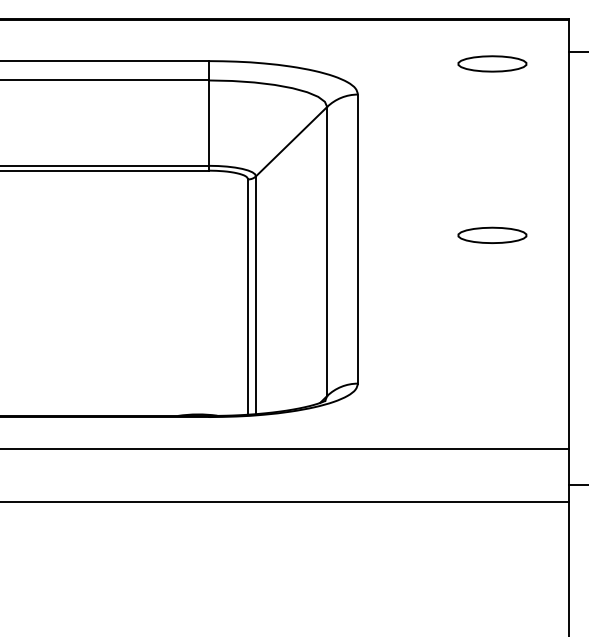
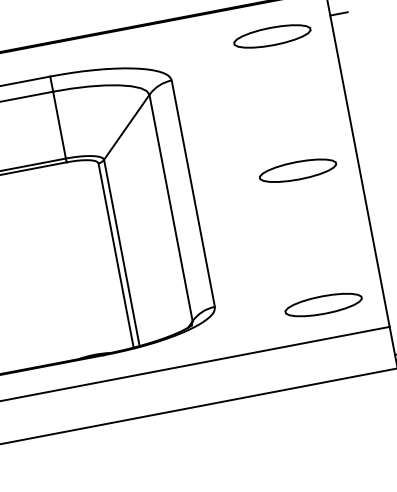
part: (492, 63) -> (272, 36), size x1.43
part: (492, 235) -> (298, 170), size x1.43
part: (492, 406) -> (323, 304), added

